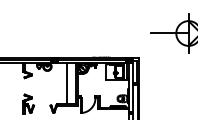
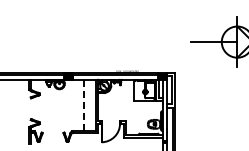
line: (67, 83) -> (84, 104), solid -> dashed

